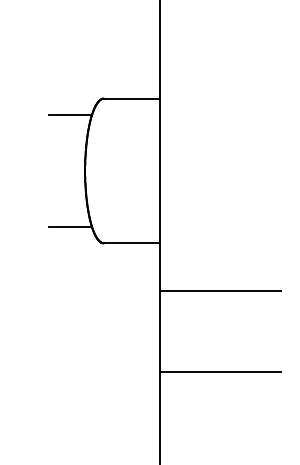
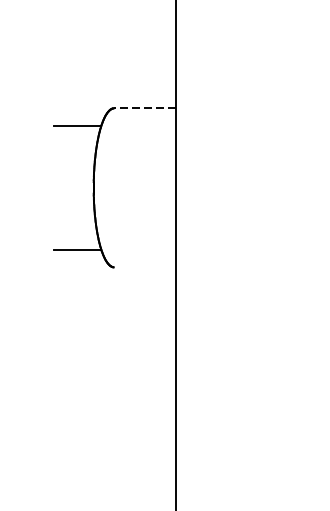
line: (131, 98) -> (144, 108), solid -> dashed
line: (131, 243) -> (144, 267), removed
line: (220, 291) -> (242, 320), removed
line: (220, 371) -> (242, 408), removed

